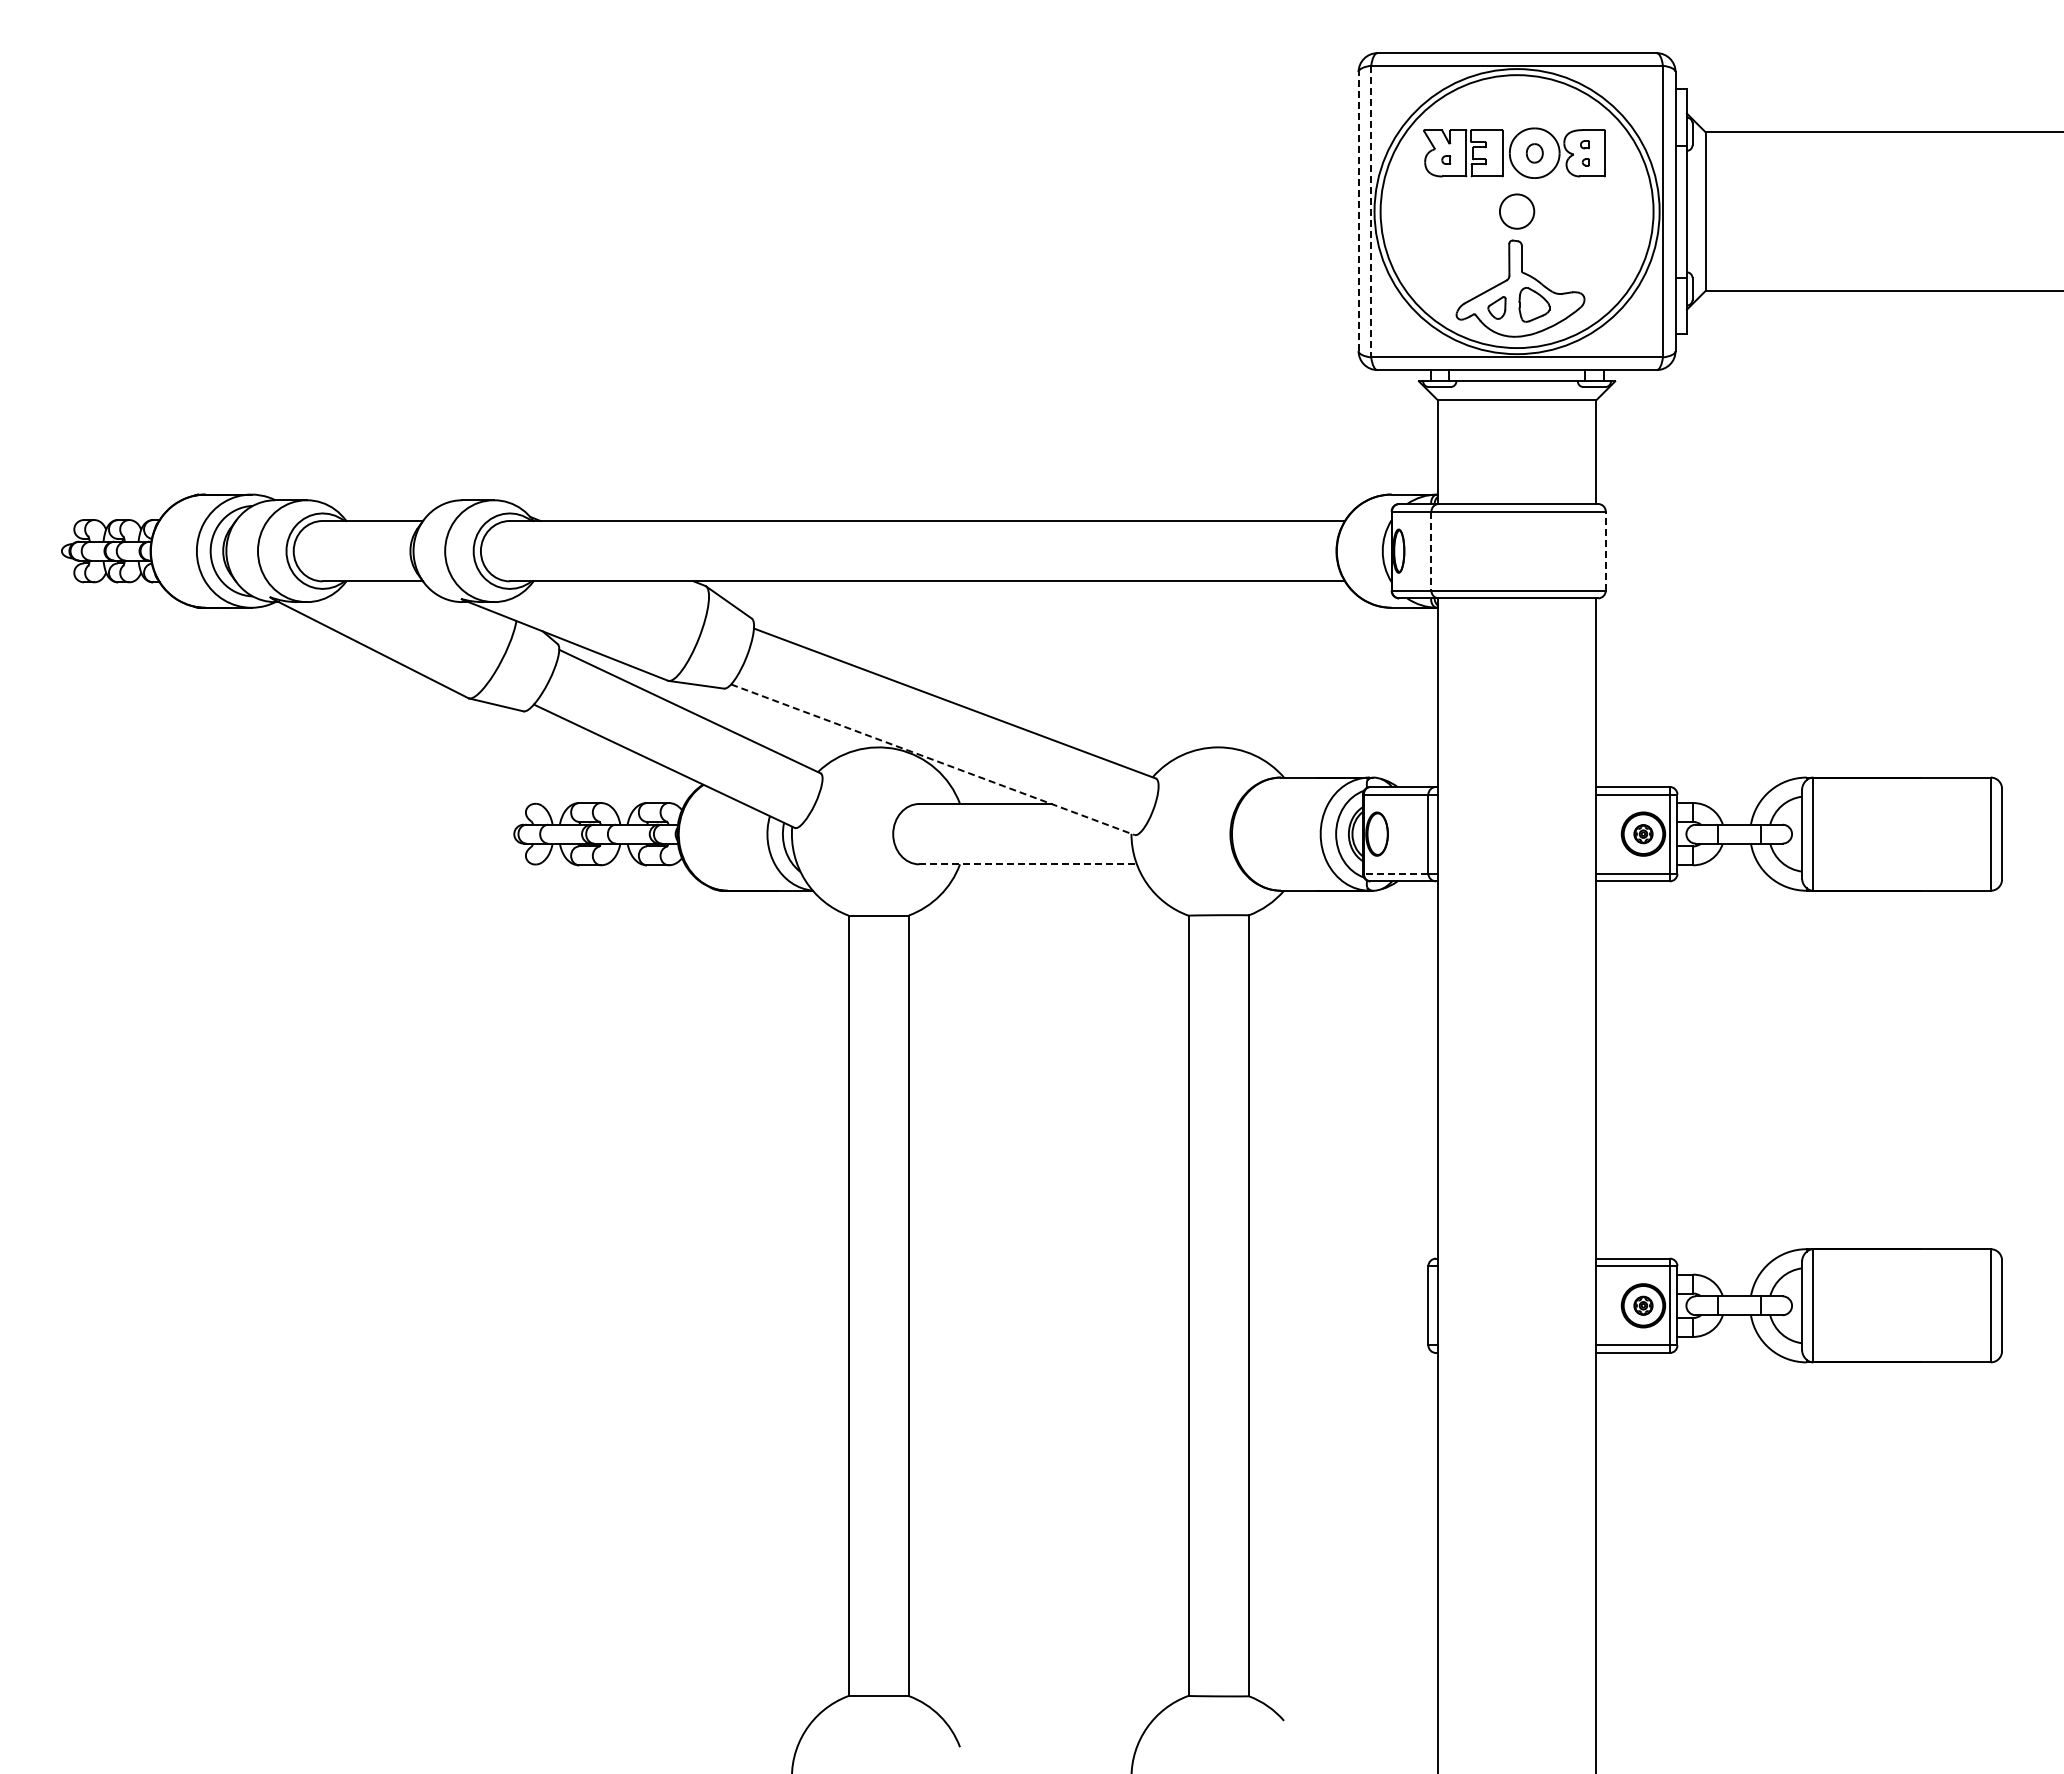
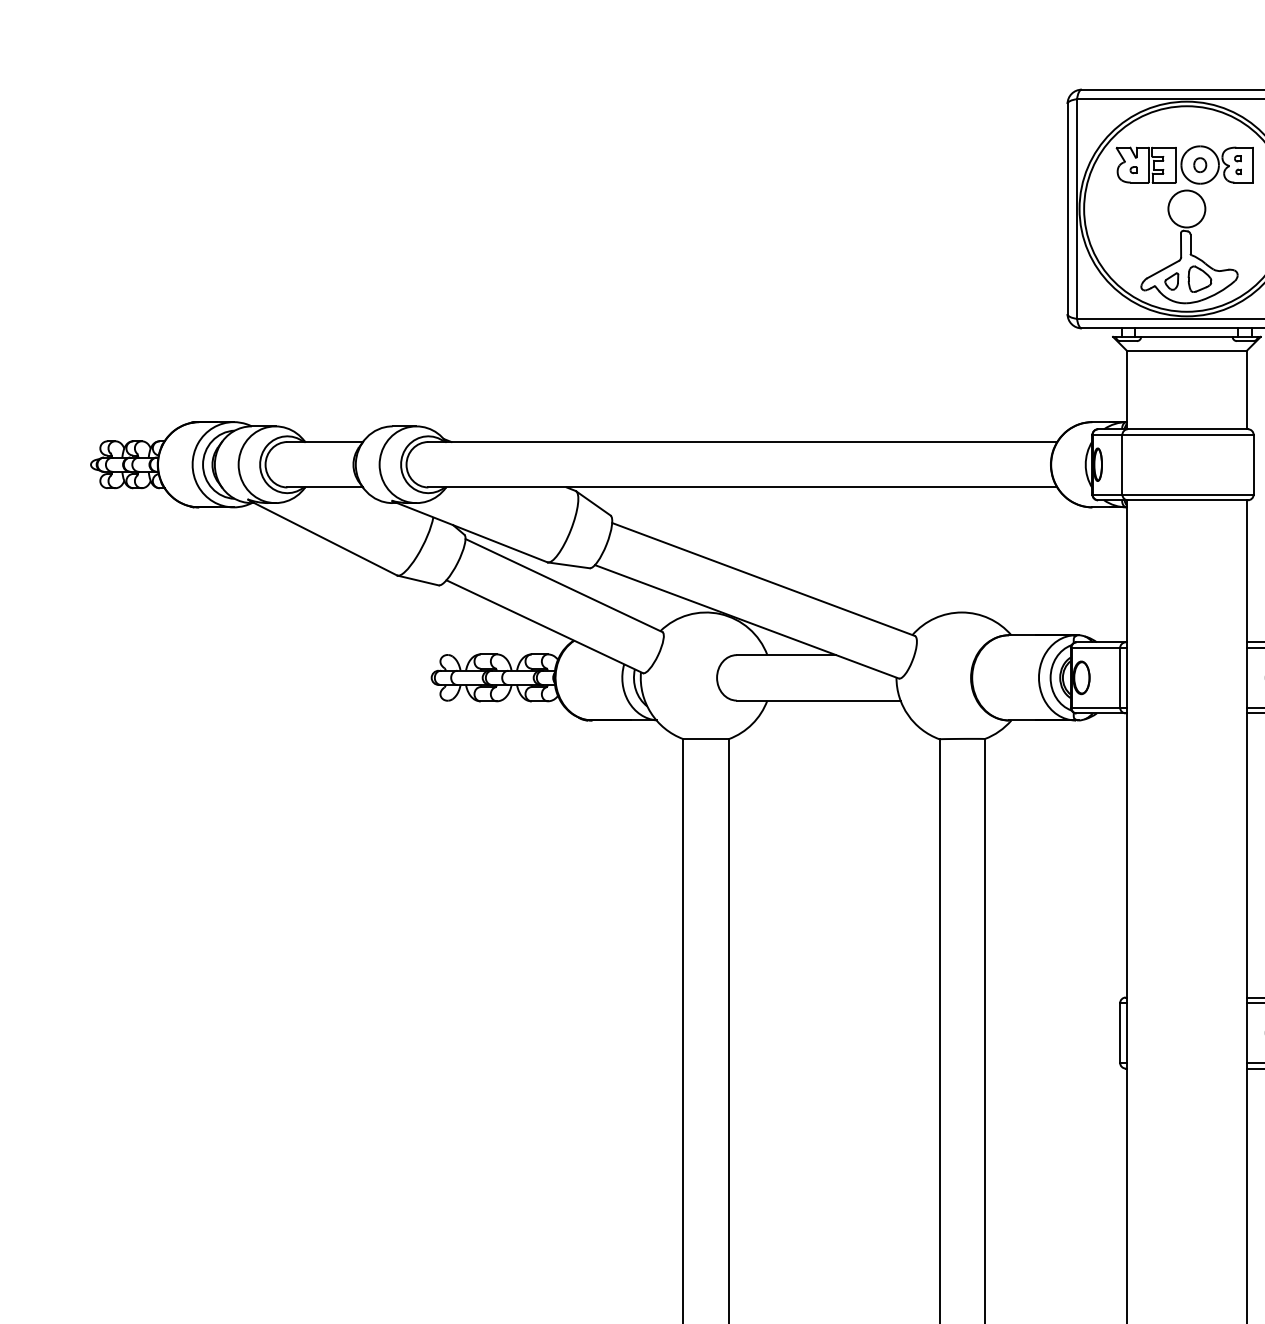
line: (1358, 211) -> (1067, 208), dashed -> solid
line: (1371, 211) -> (1077, 208), dashed -> solid
circle: (1516, 211) -> (1186, 208), size x1.43
line: (1431, 551) -> (1122, 464), dashed -> solid
line: (1605, 551) -> (1253, 464), dashed -> solid
line: (933, 759) -> (747, 621), dashed -> solid
line: (1028, 864) -> (818, 700), dashed -> solid
line: (1395, 873) -> (1095, 707), dashed -> solid

